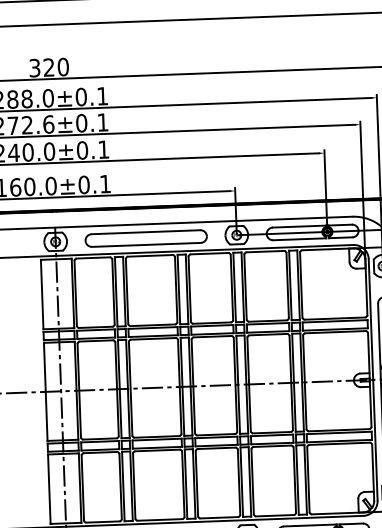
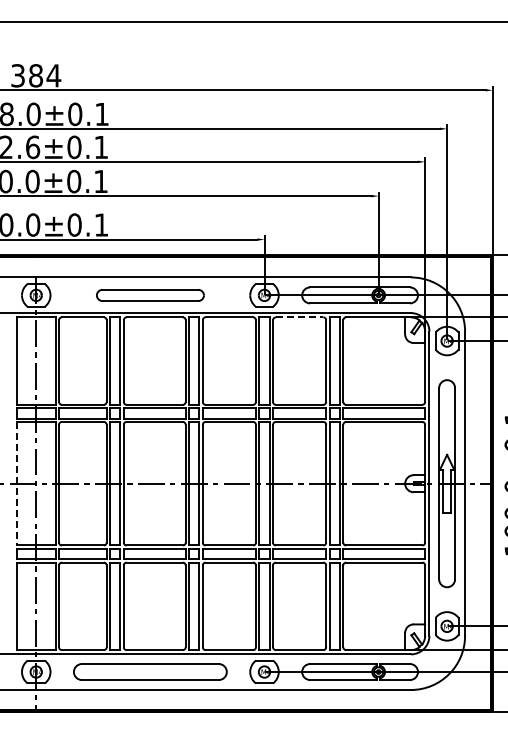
text: (56, 67) -> (45, 75), 320 -> 384
part: (146, 238) -> (150, 295), size x0.7
line: (265, 251) -> (299, 317), solid -> dashed
line: (45, 391) -> (16, 483), solid -> dashed

